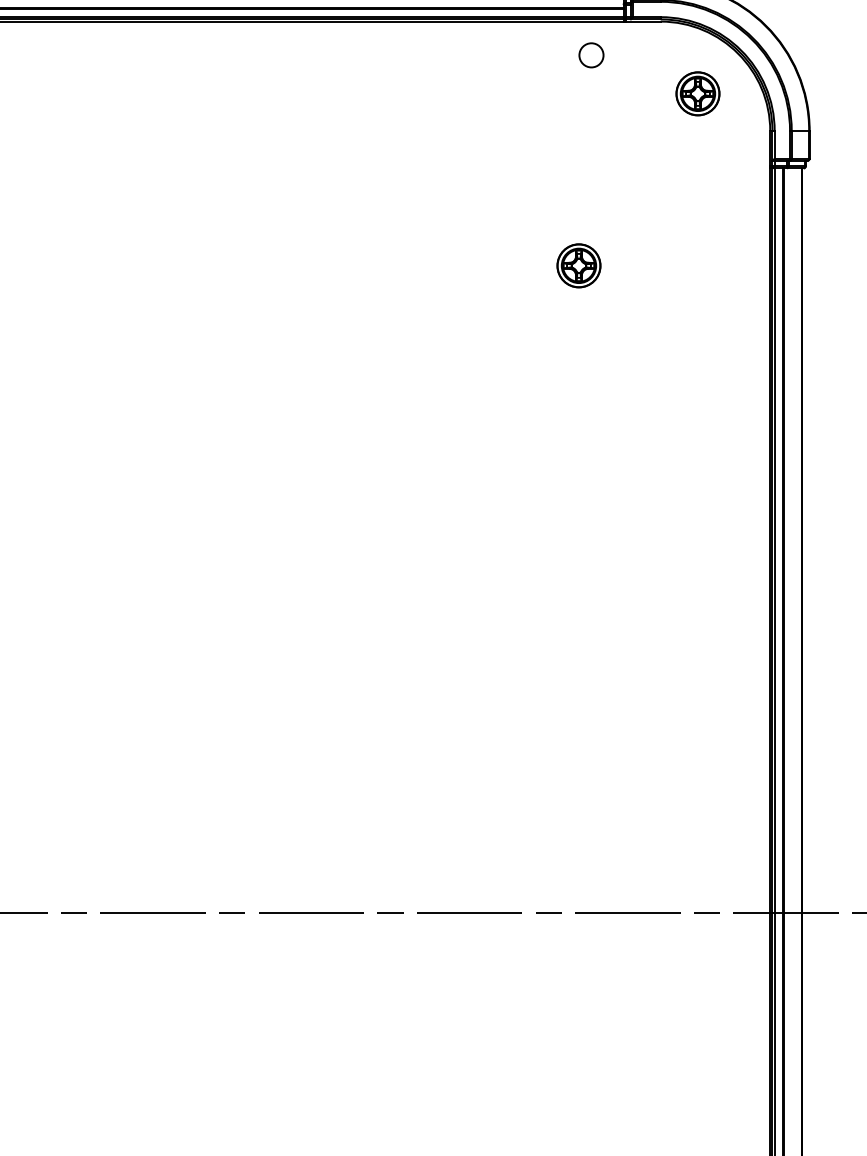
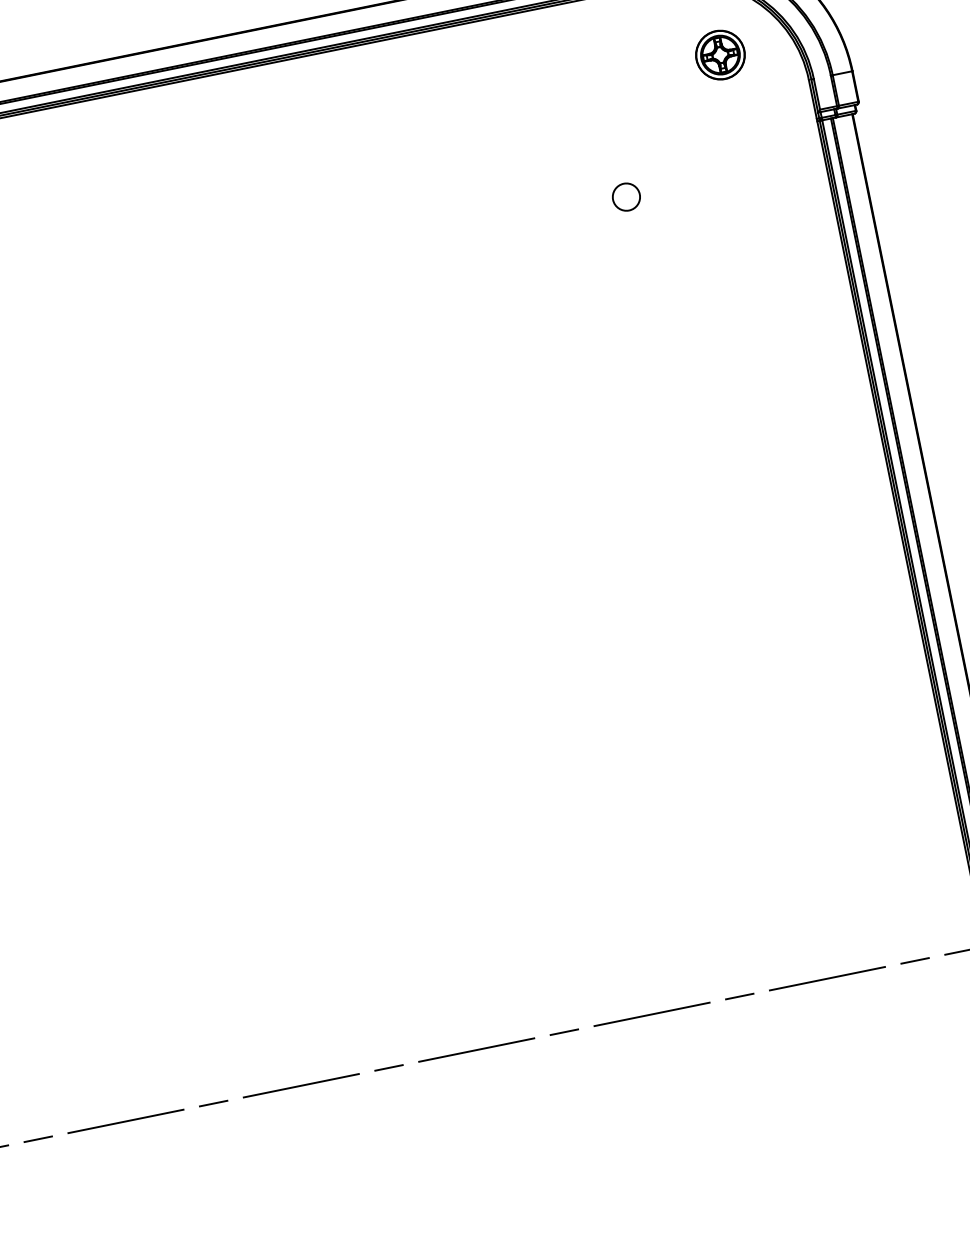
circle: (591, 55) -> (626, 197), moved
part: (578, 265) -> (626, 272), removed

